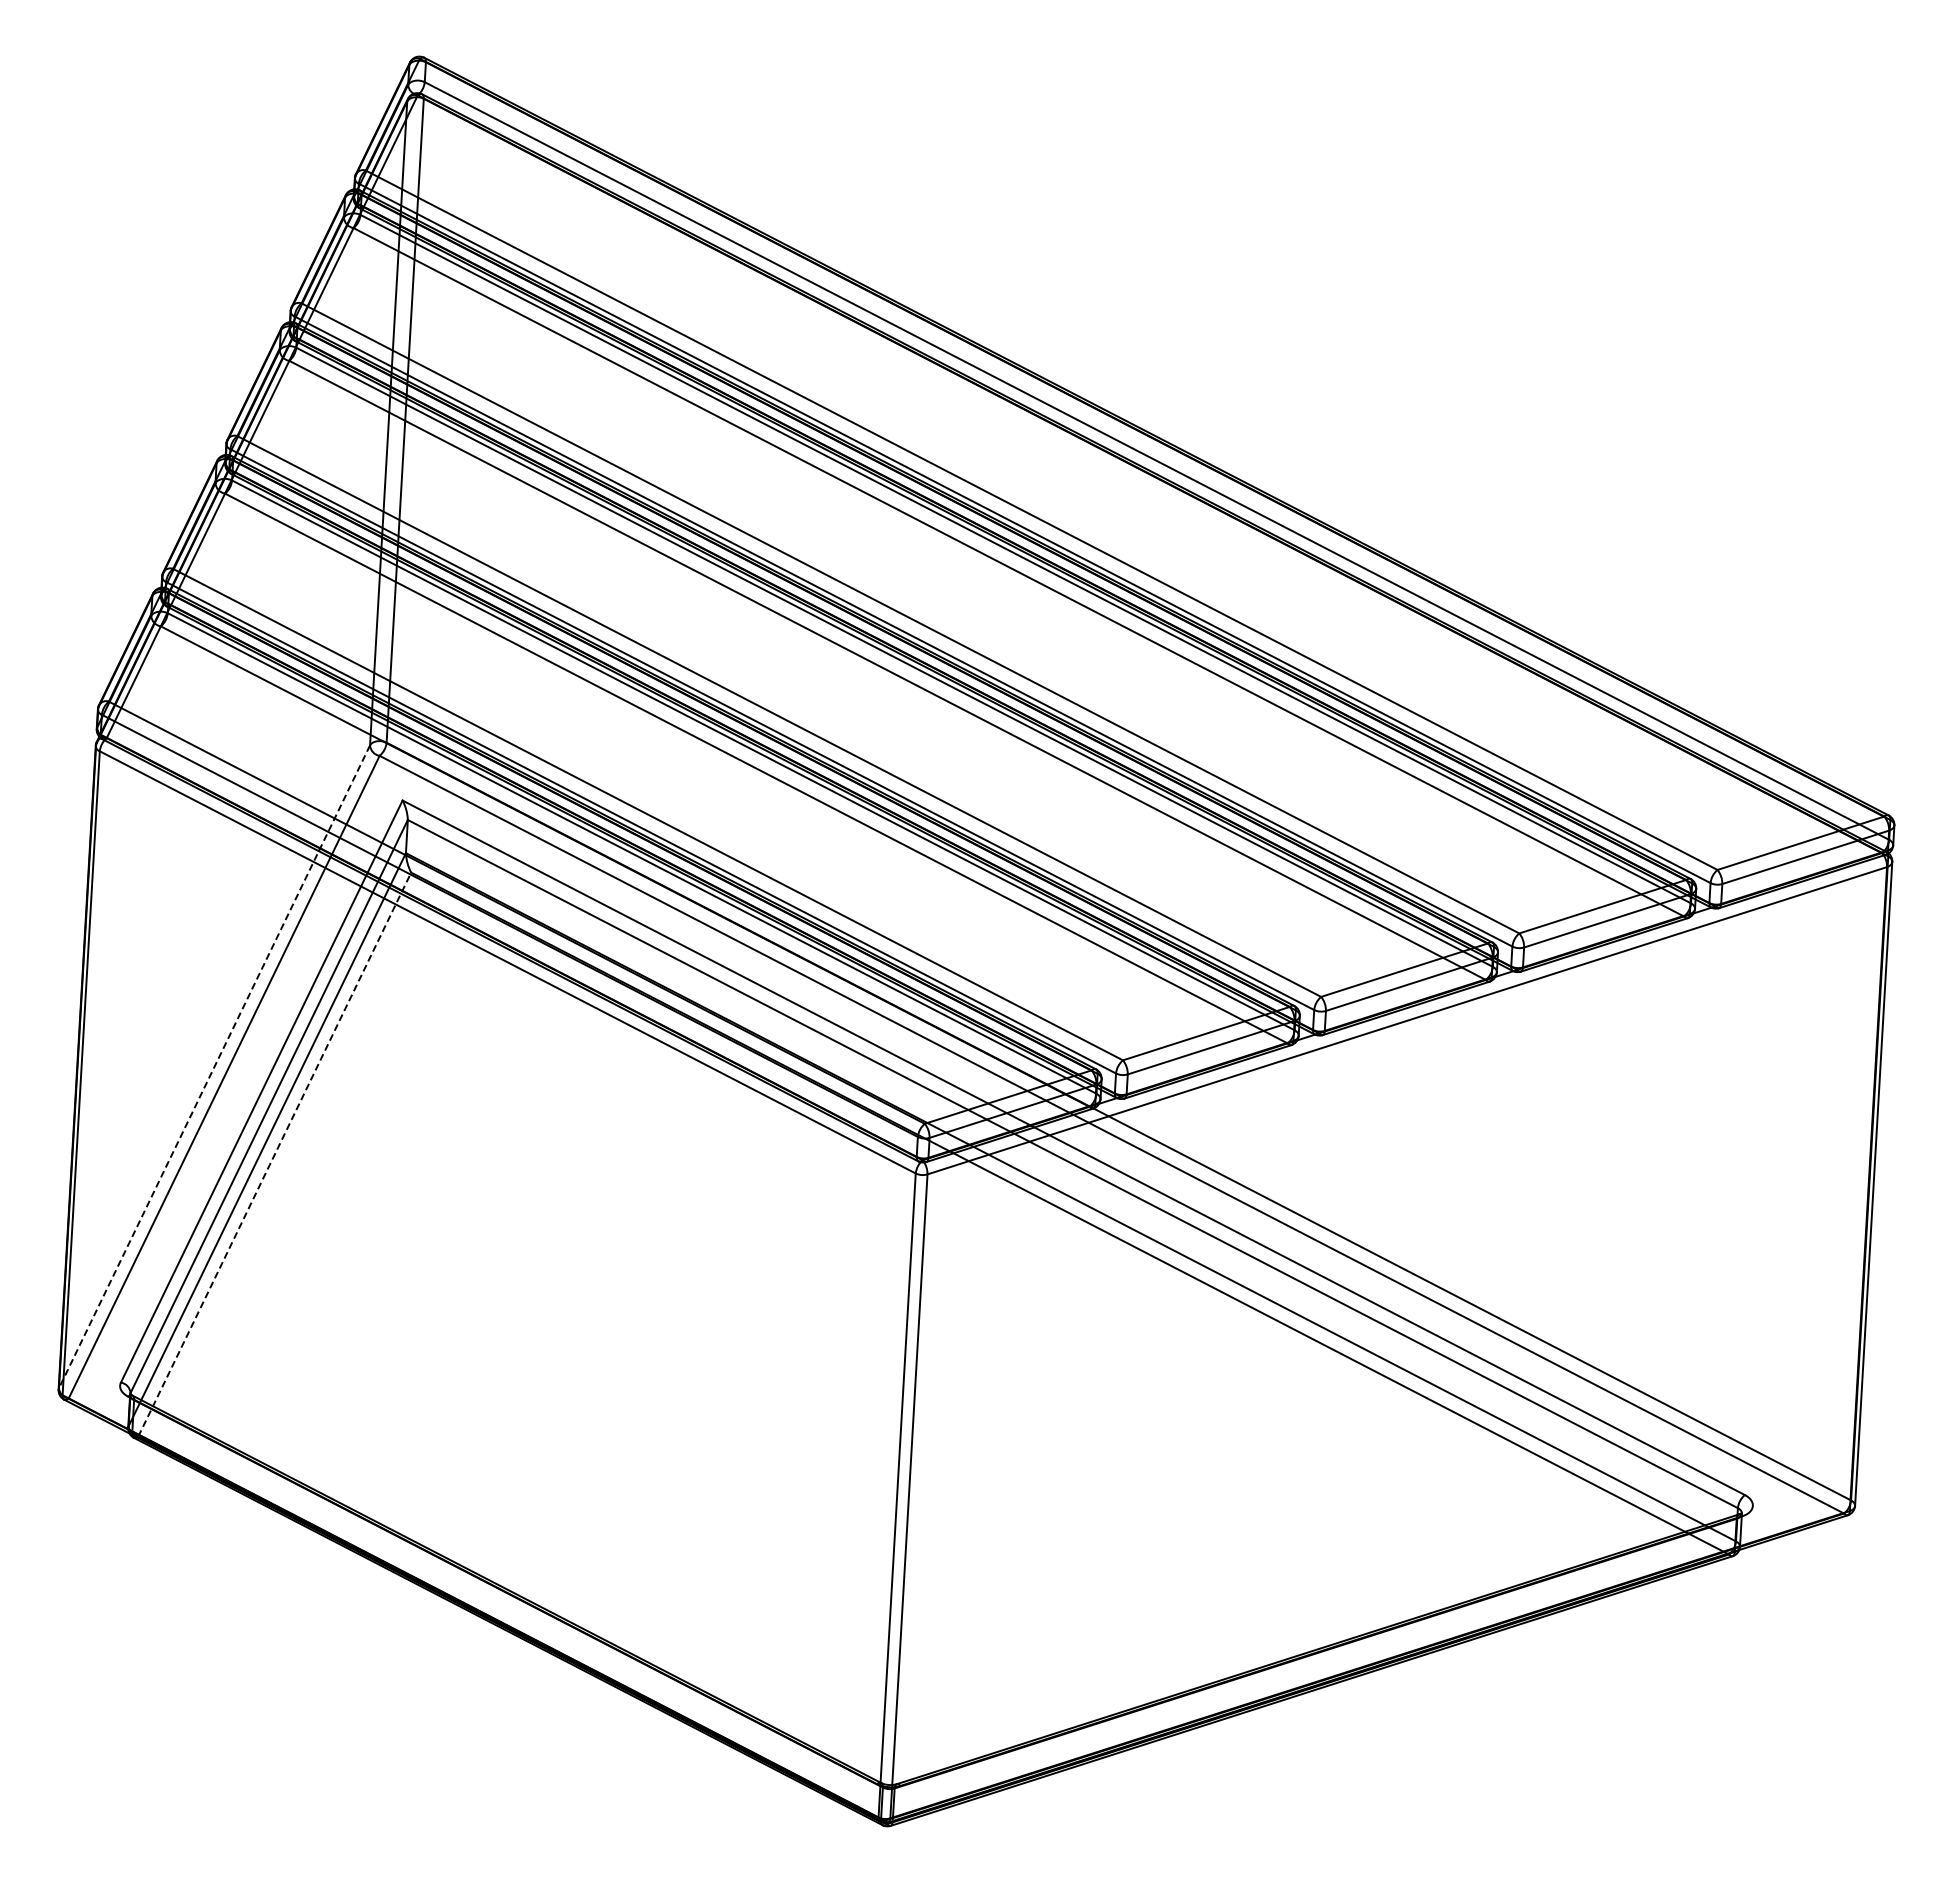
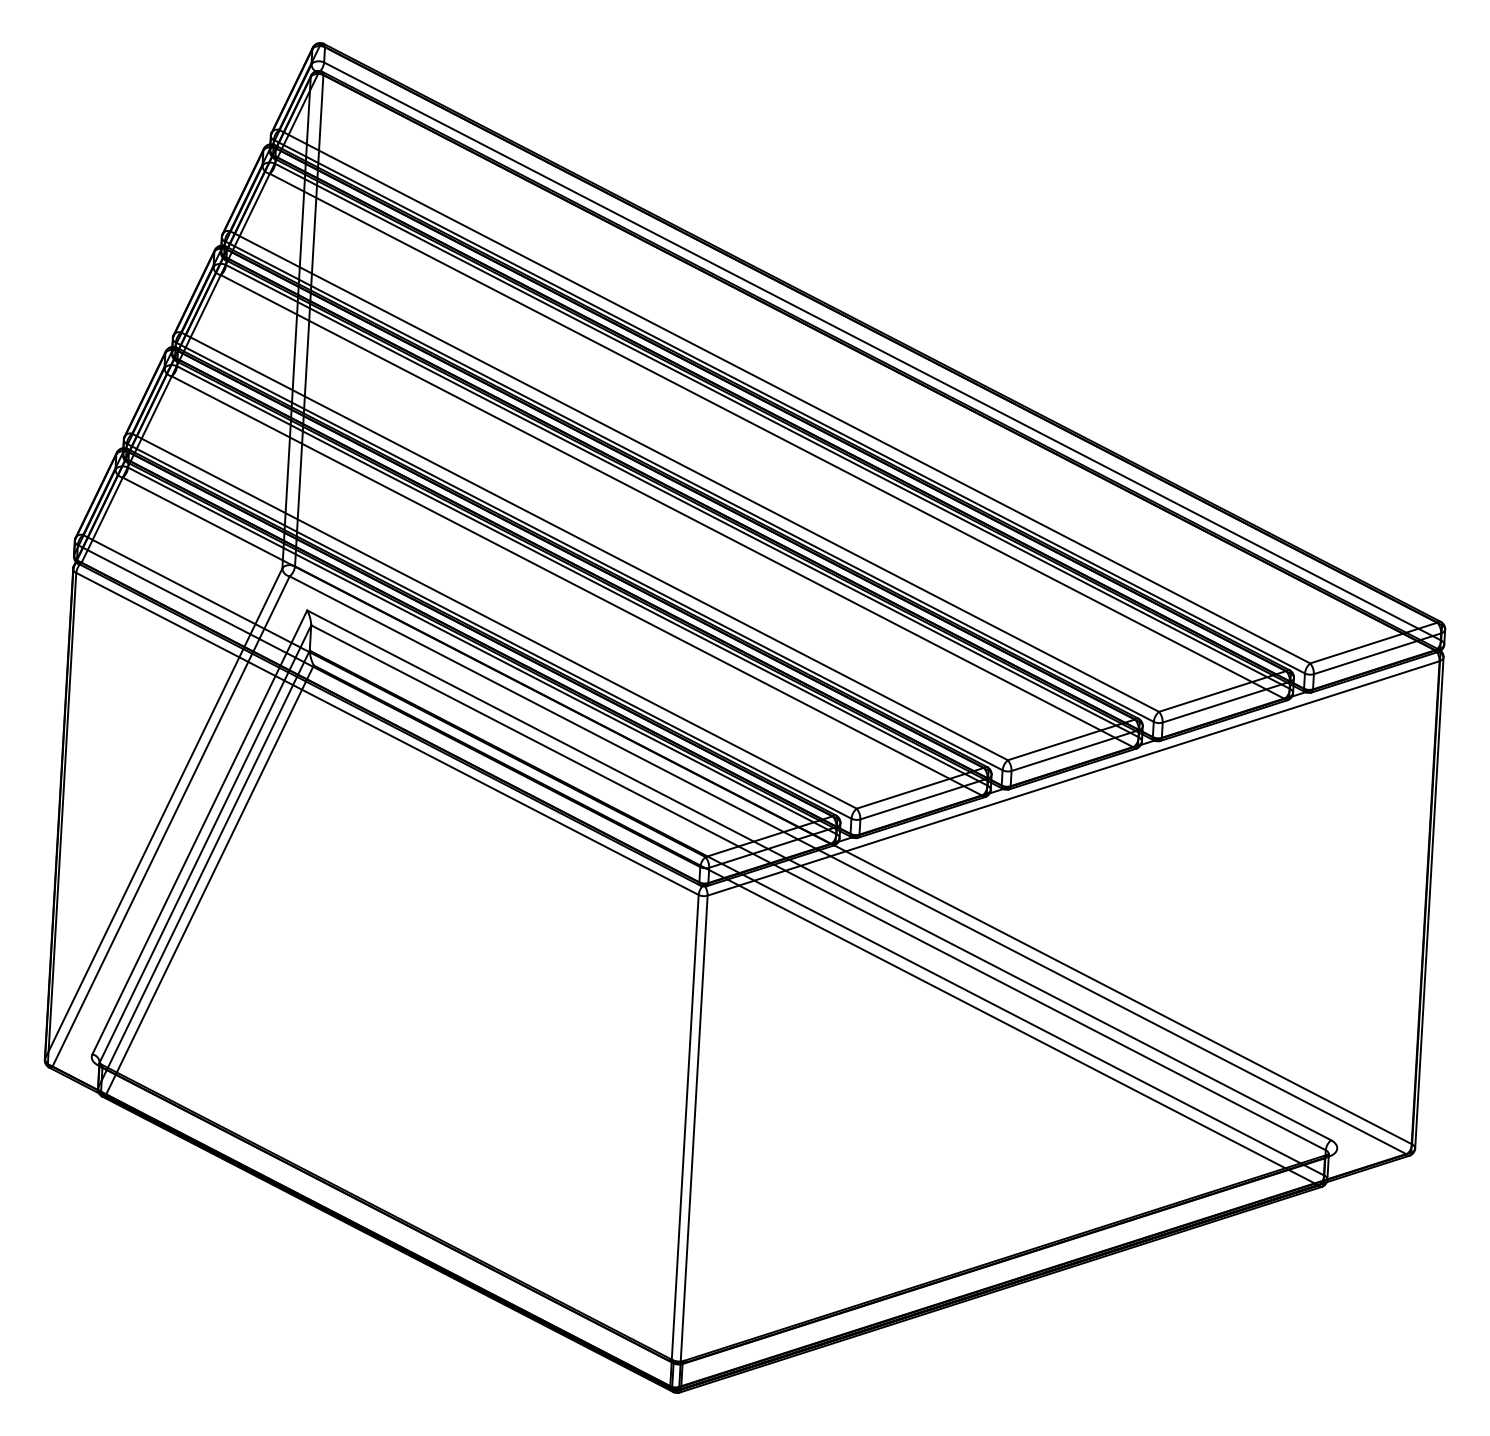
line: (214, 1067) -> (163, 814), dashed -> solid
line: (274, 1154) -> (209, 880), dashed -> solid

